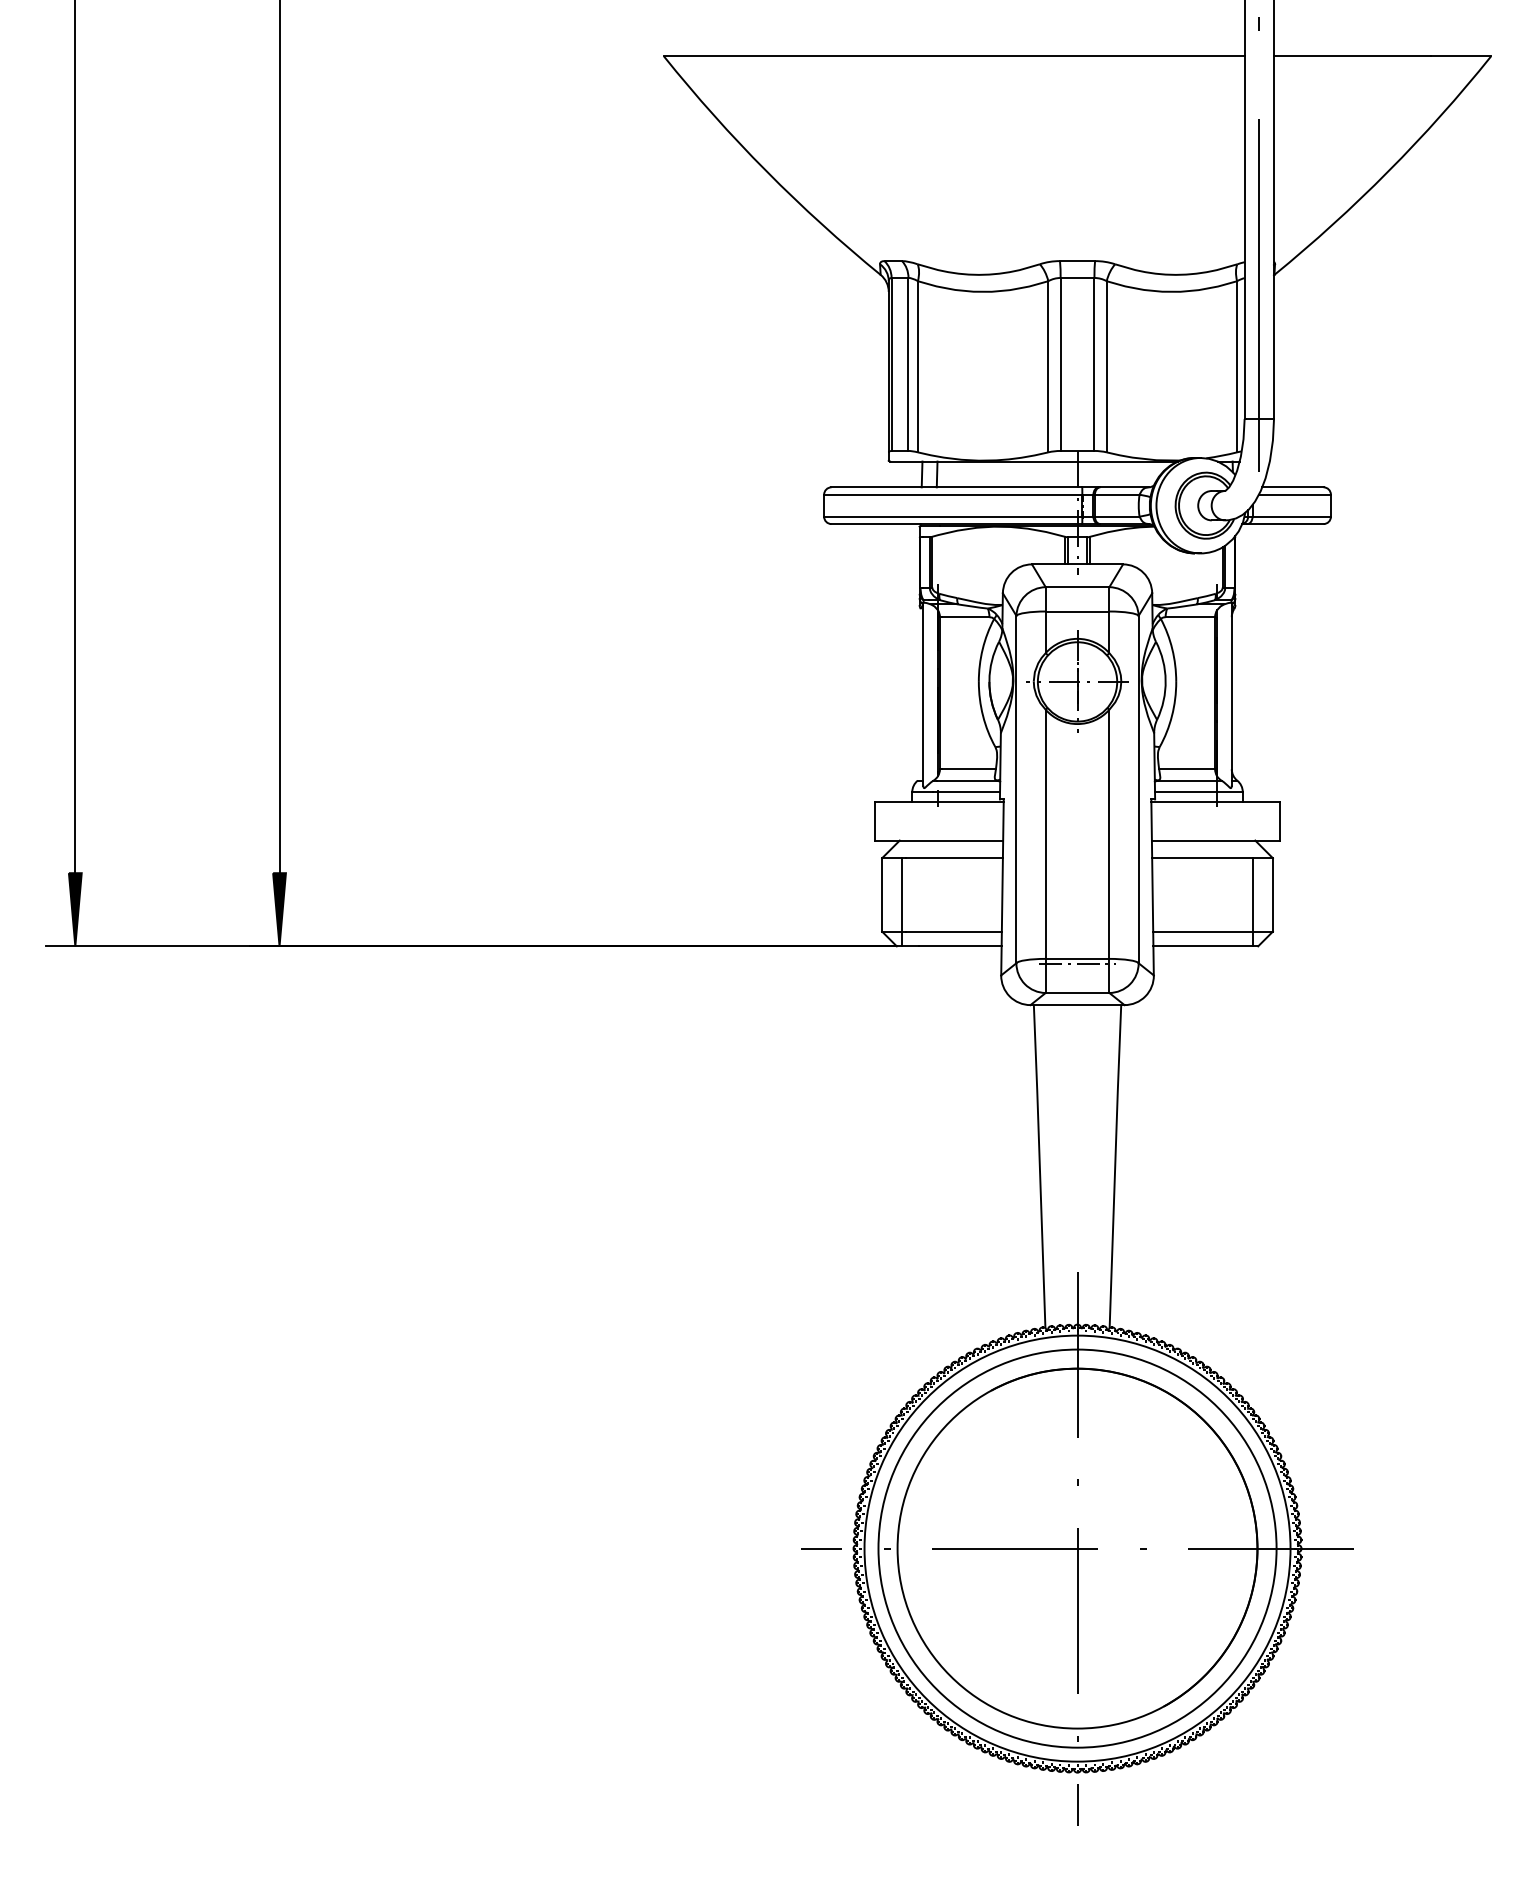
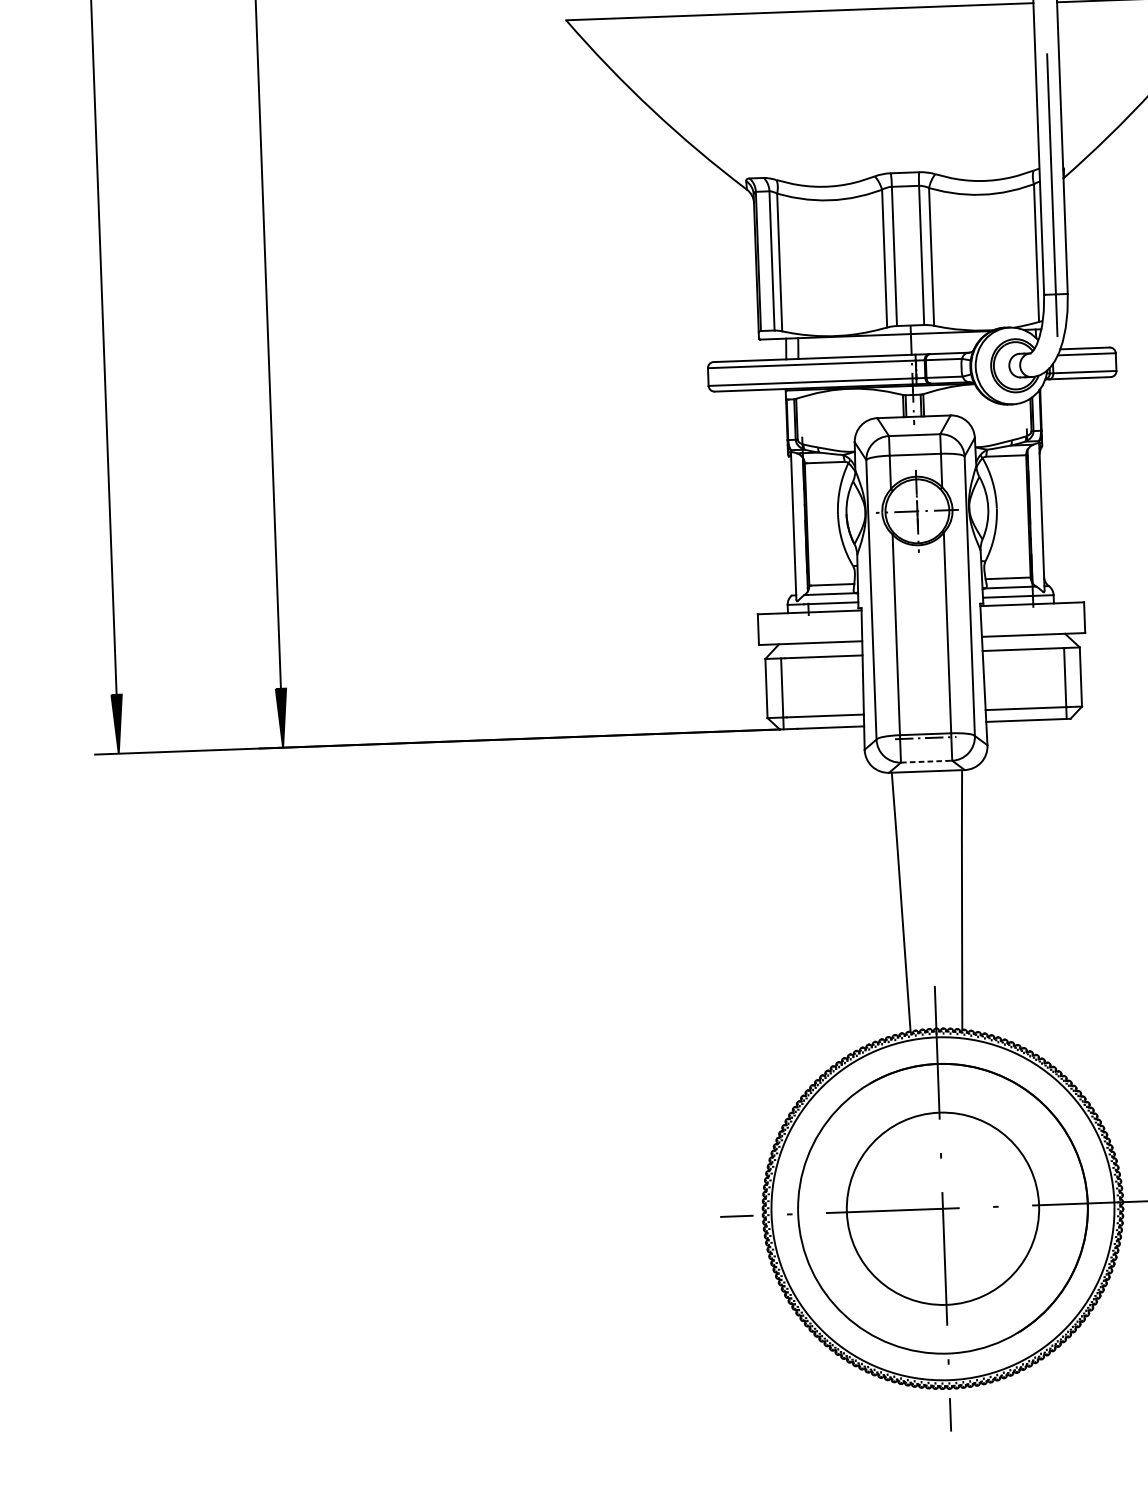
line: (1077, 992) -> (926, 761), solid -> dashed
circle: (1077, 1548) -> (942, 1208), size x0.6

